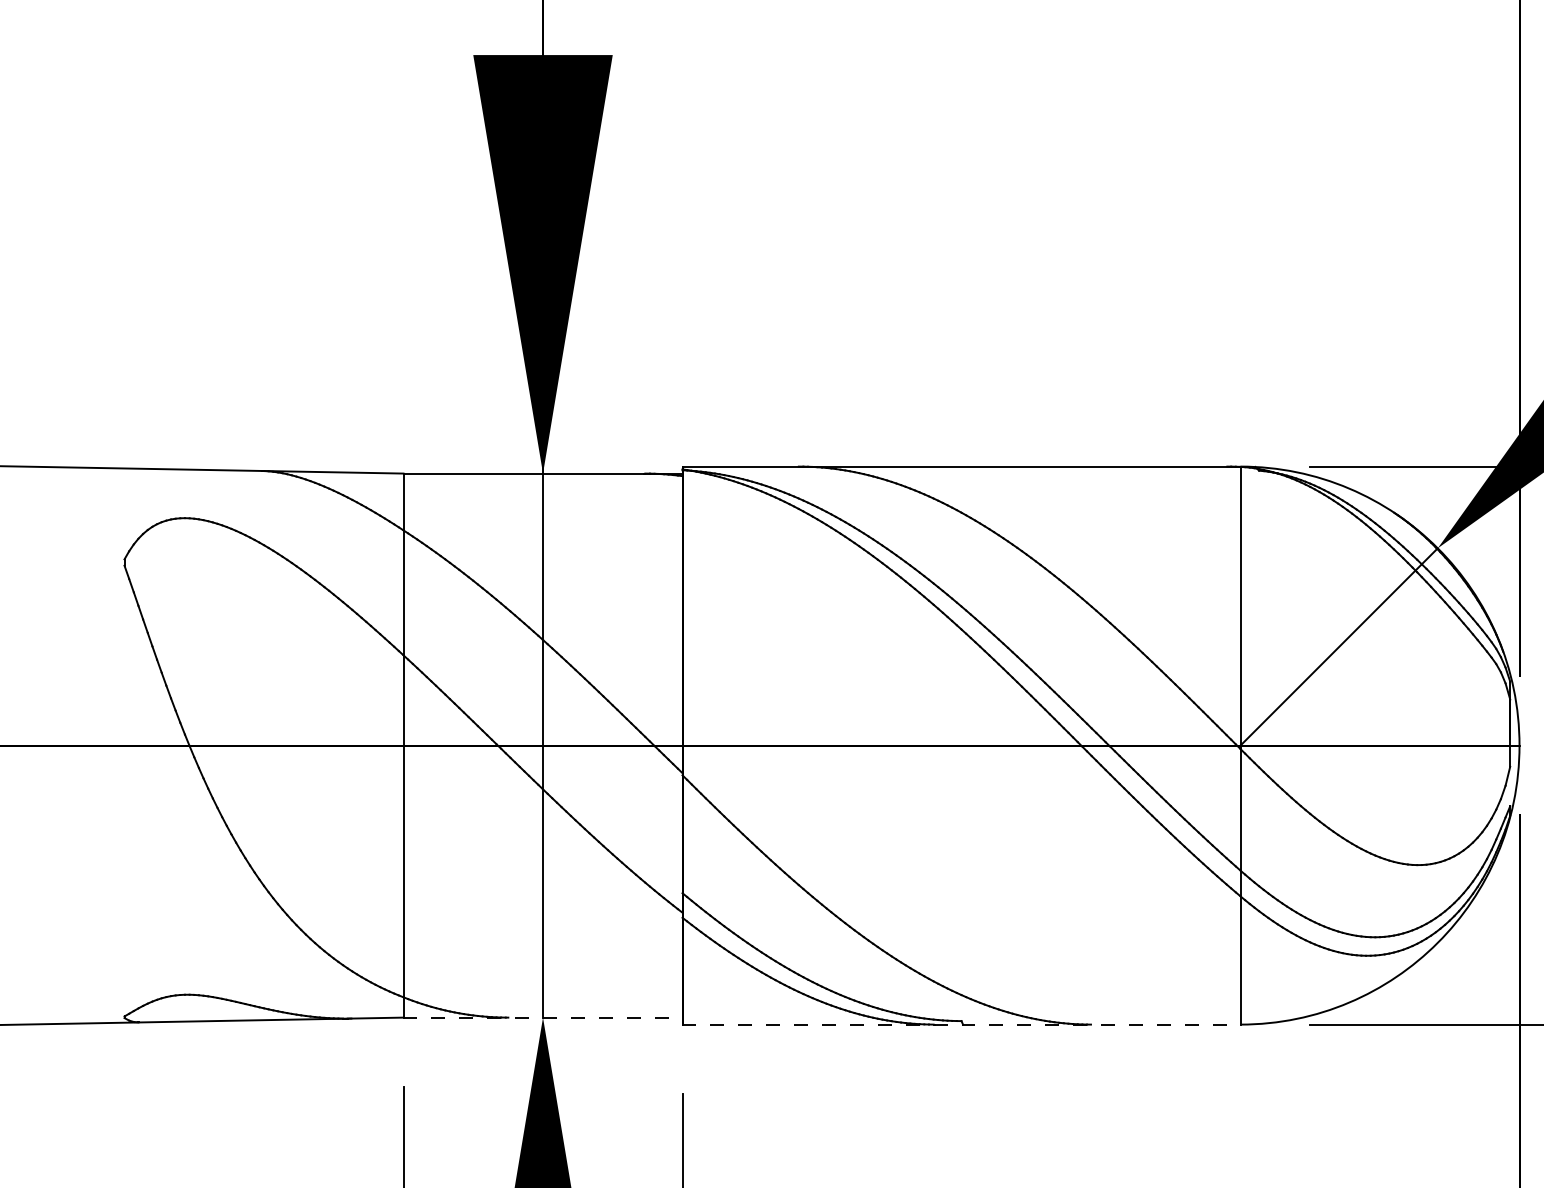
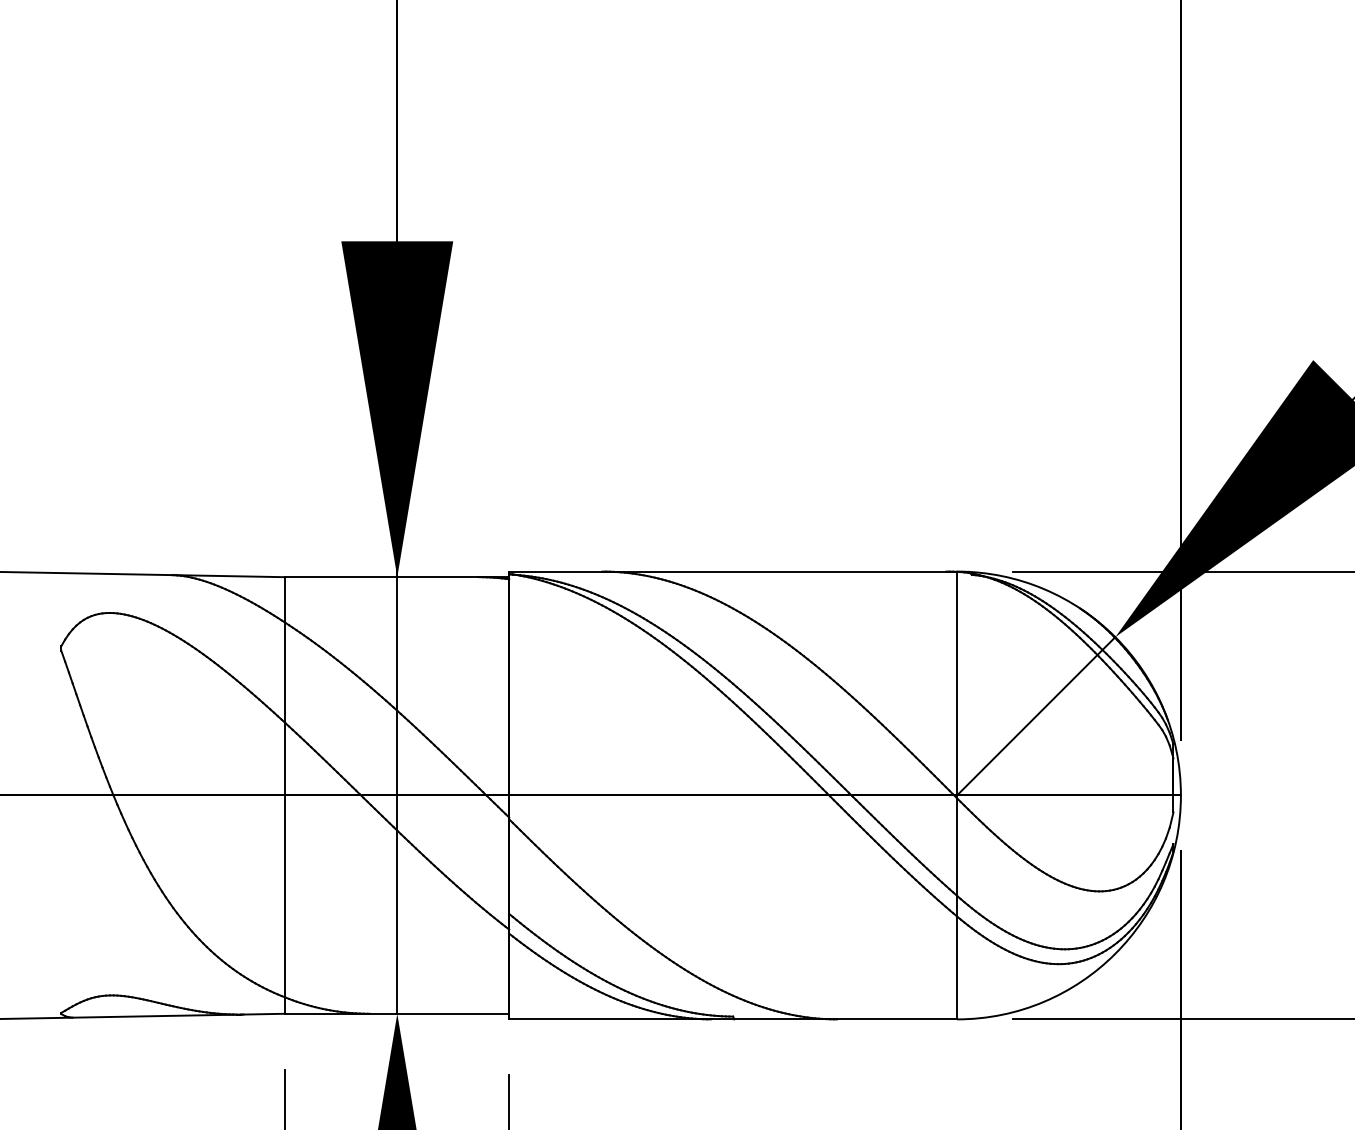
line: (543, 1017) -> (397, 1013), dashed -> solid
line: (961, 1024) -> (733, 1019), dashed -> solid

